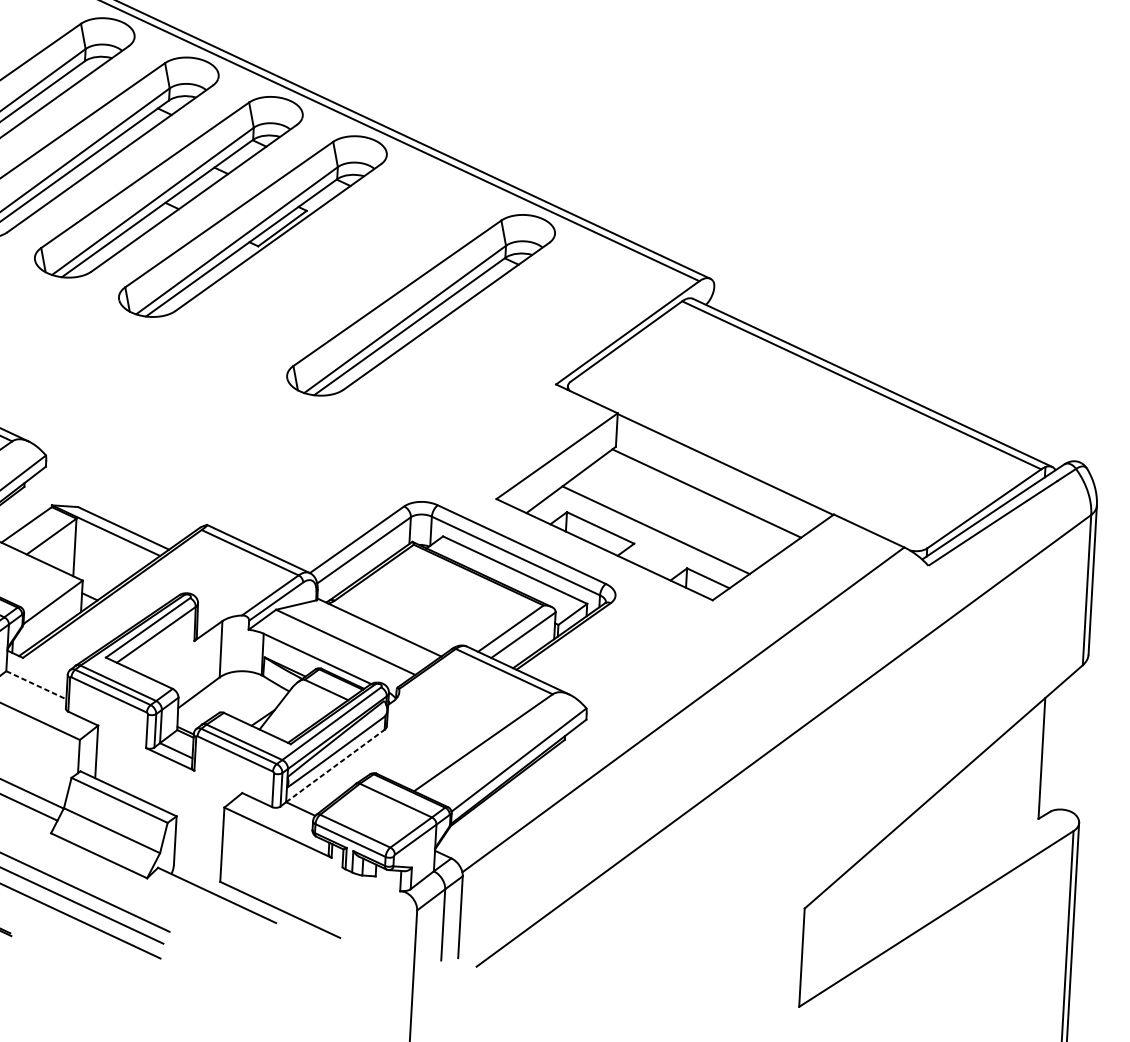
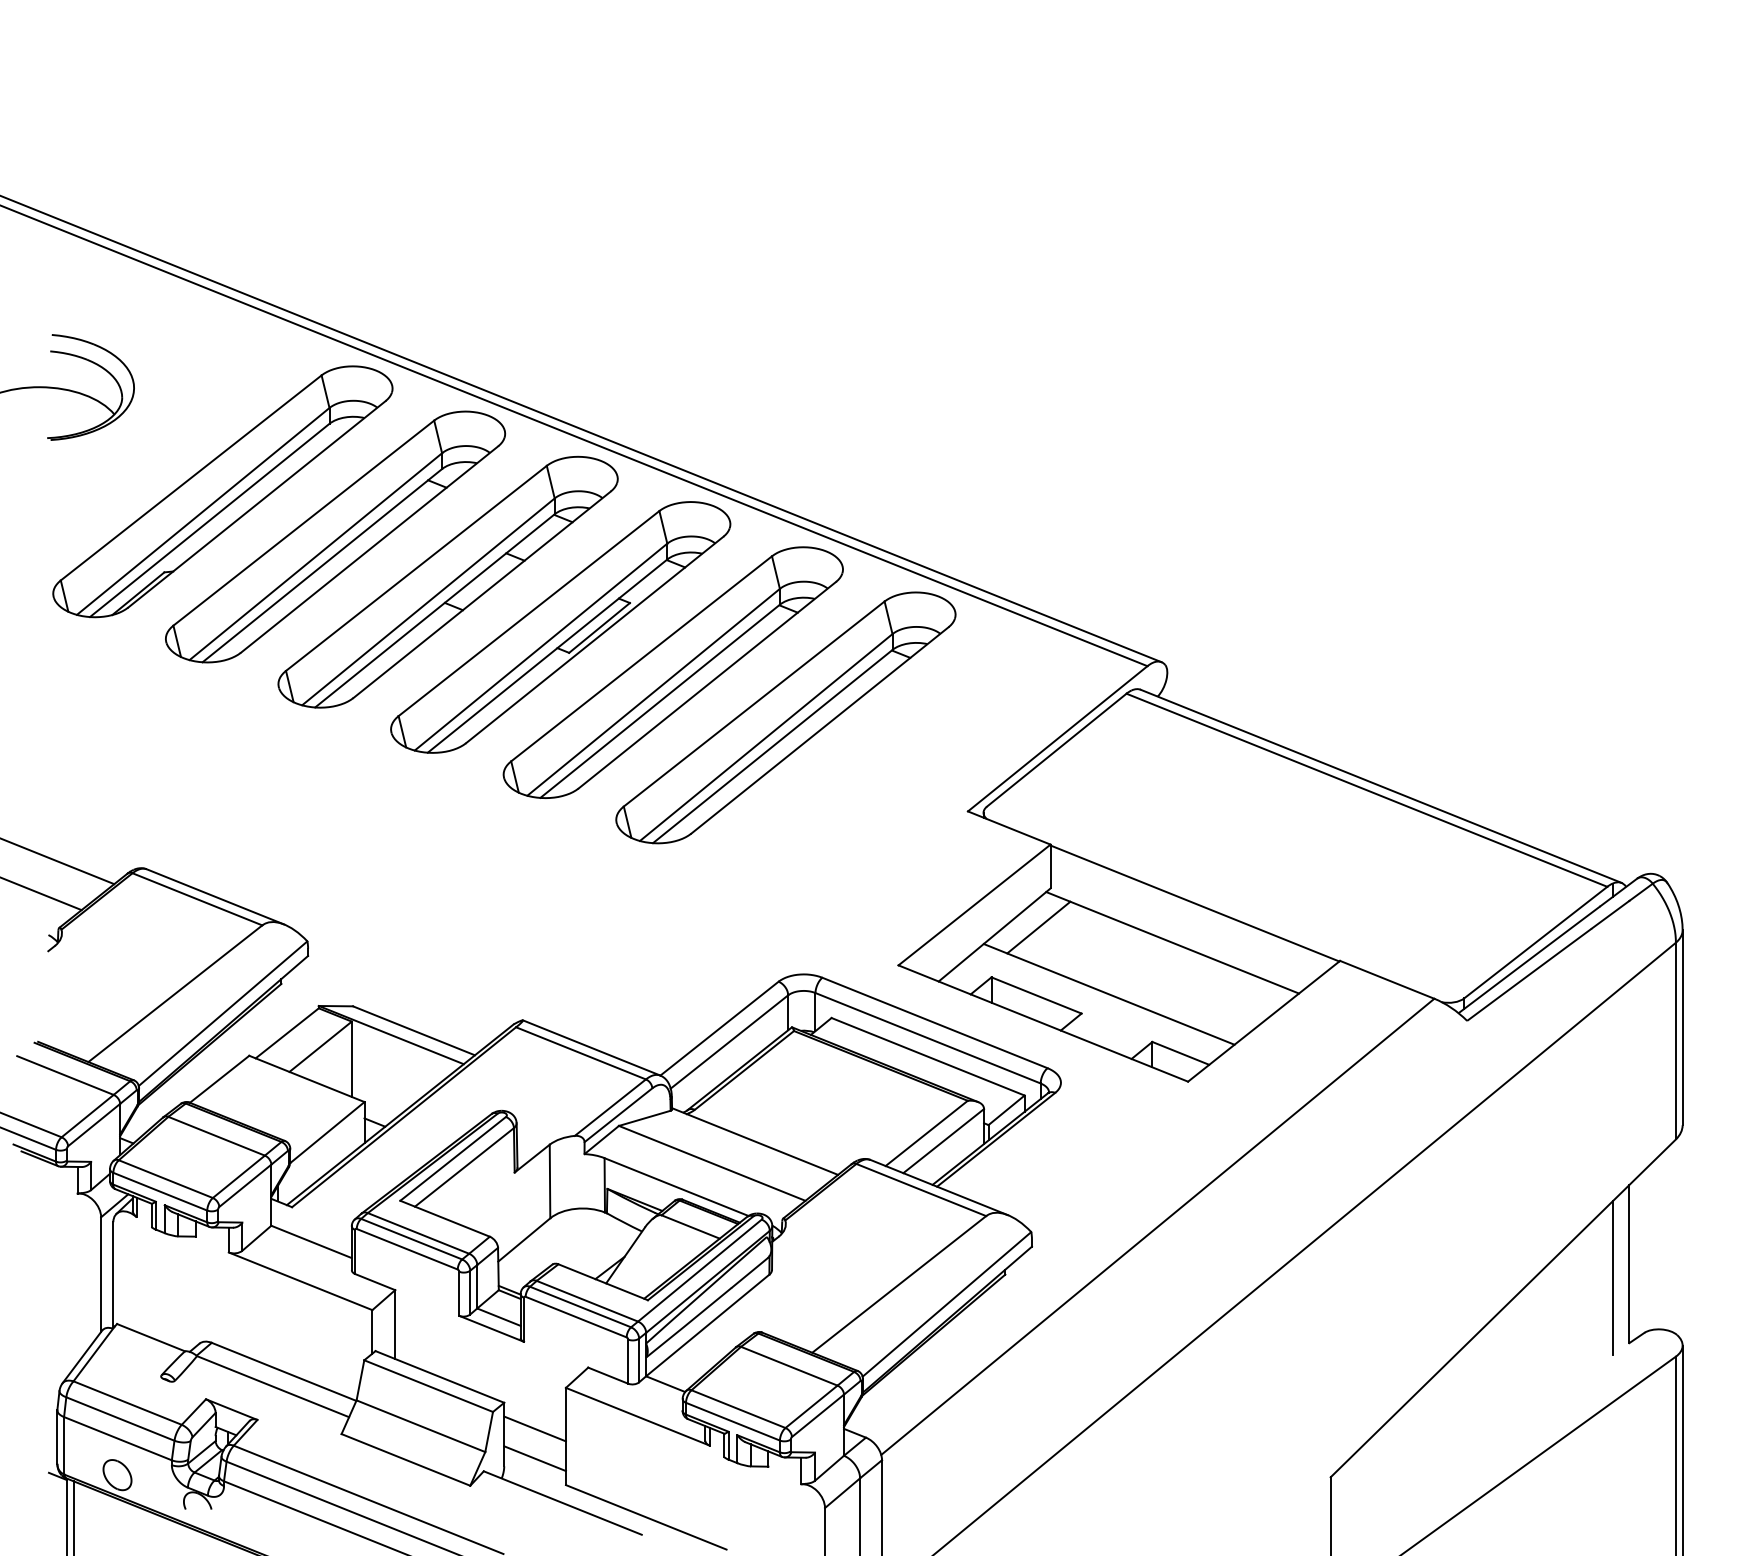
part: (336, 265) -> (672, 672), added
line: (605, 476) -> (1038, 927), added
line: (37, 685) -> (312, 1242), dashed -> solid
line: (335, 765) -> (707, 1325), dashed -> solid
line: (1028, 767) -> (1612, 1277), added
line: (198, 837) -> (534, 1428), added
line: (197, 860) -> (534, 1458), added

